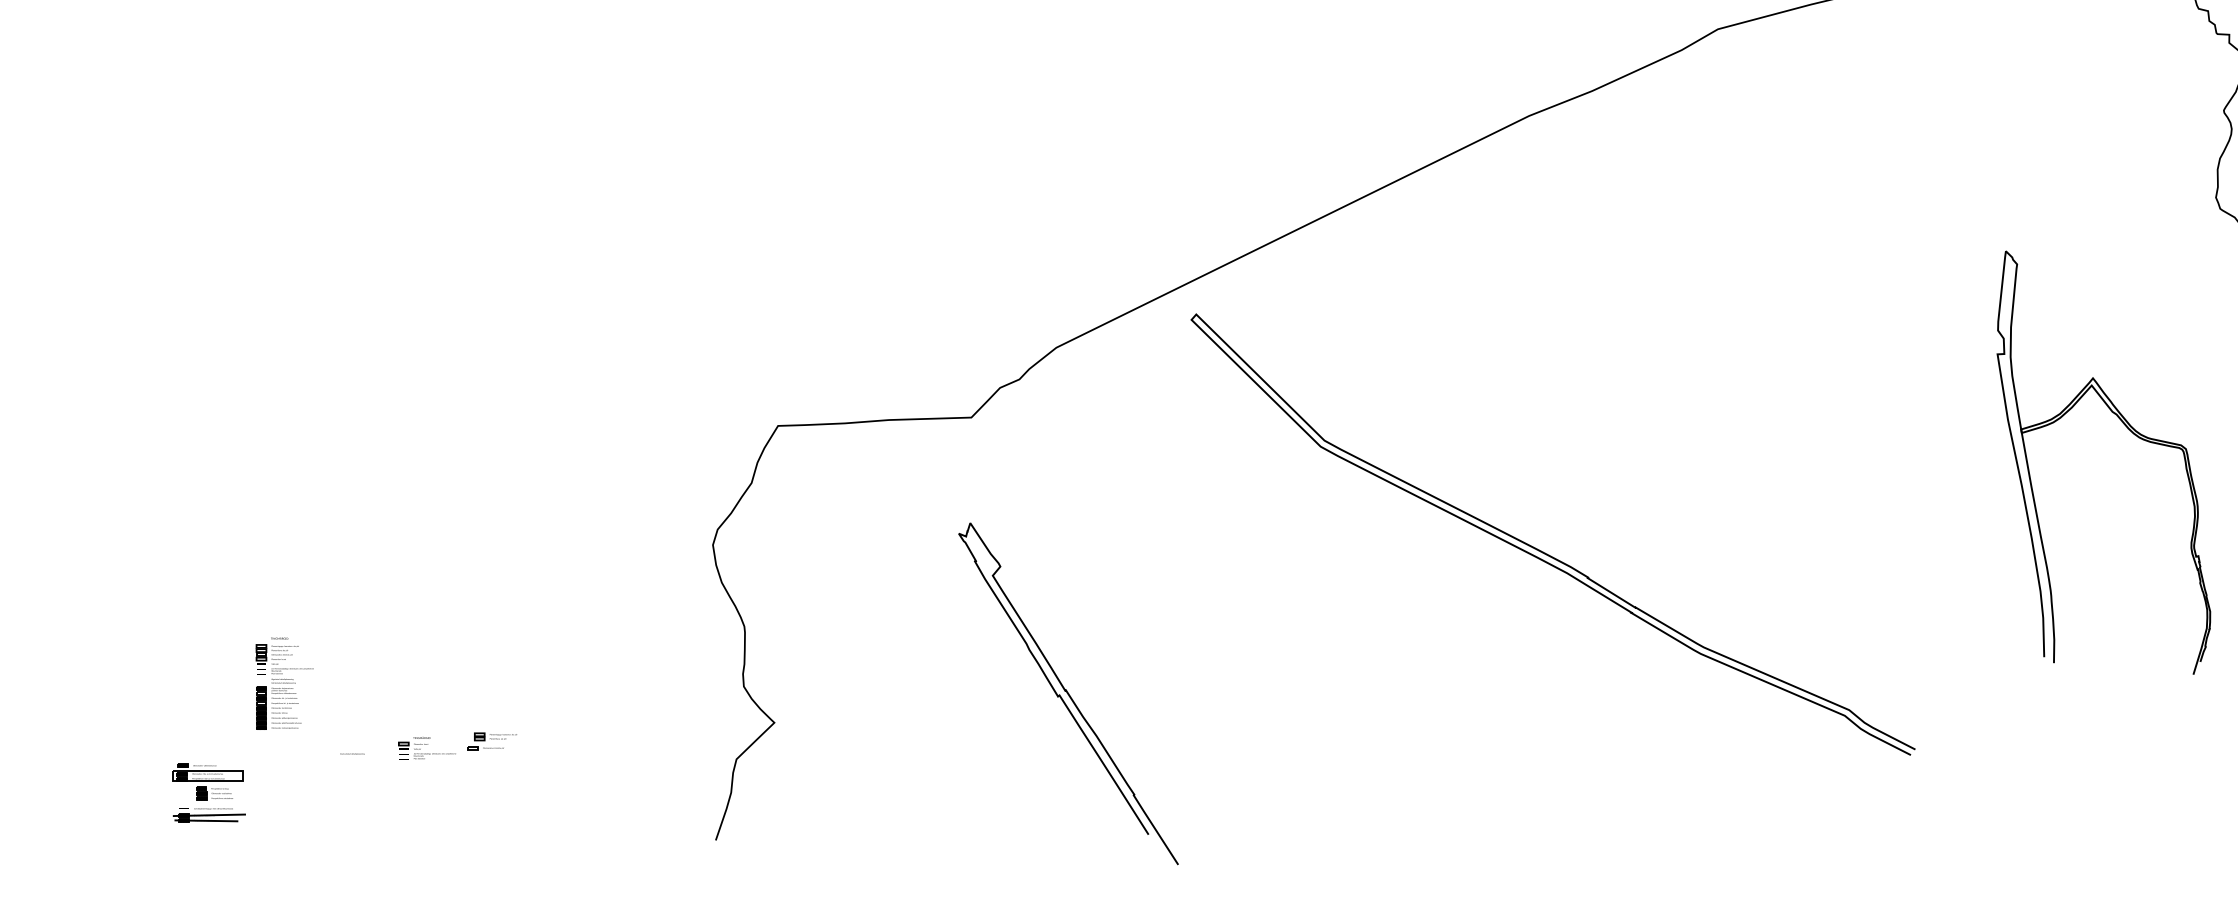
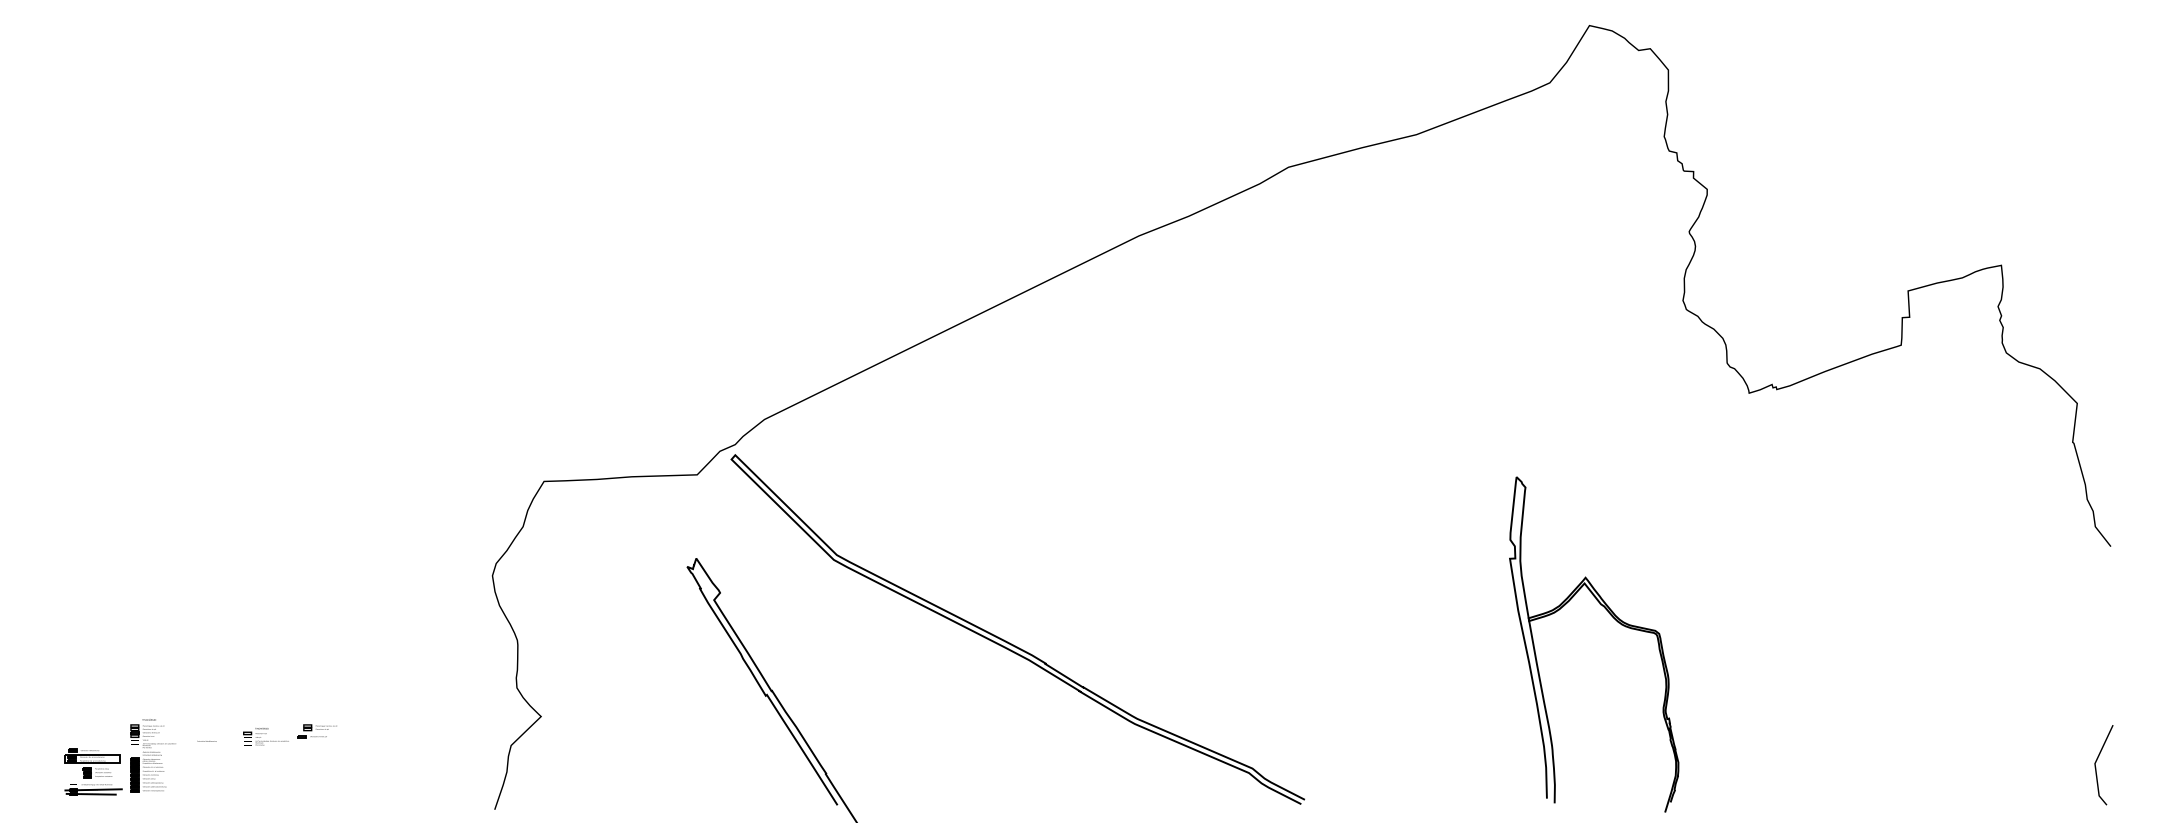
part: (2132, 433) -> (1616, 621), moved
curve: (1544, 552) -> (1011, 643), moved
part: (283, 683) -> (152, 755), moved

